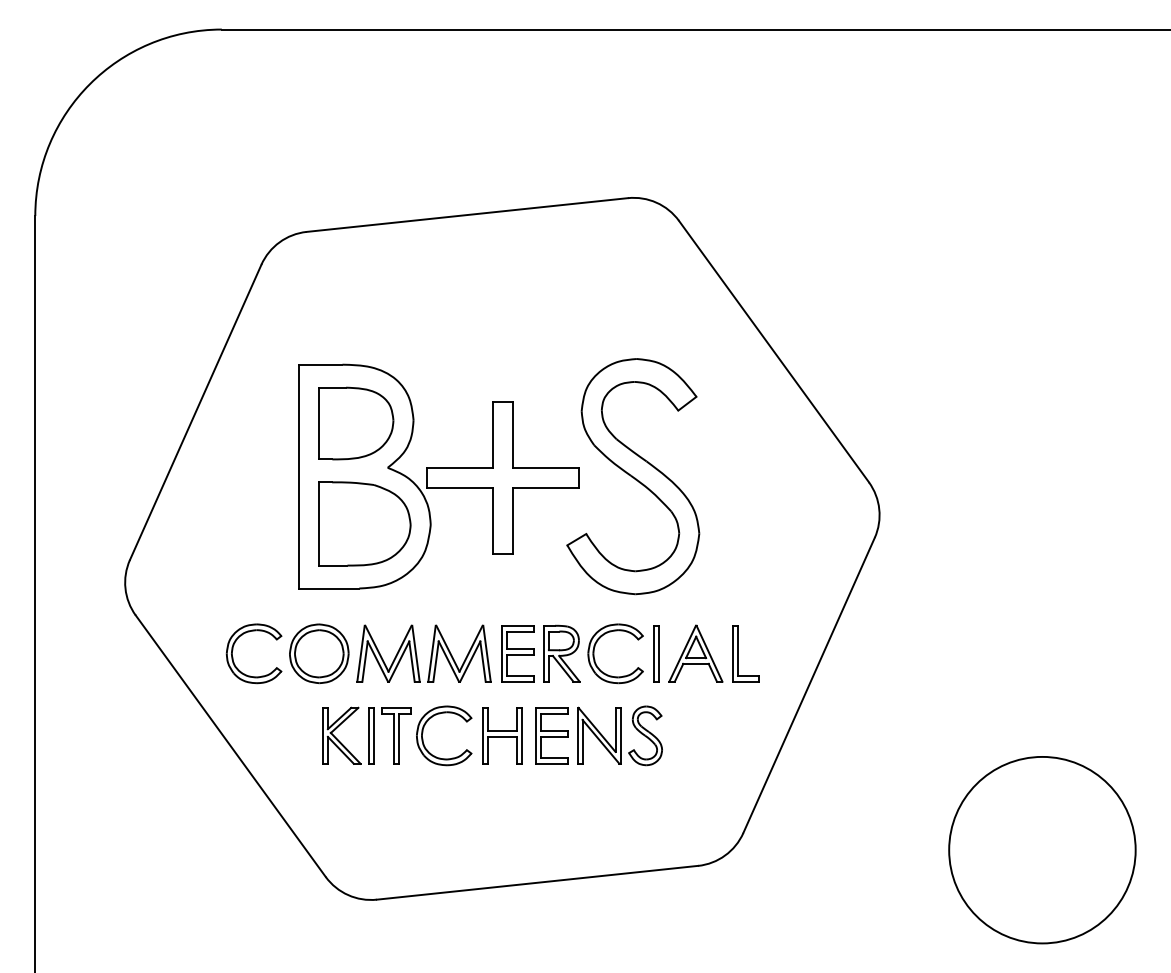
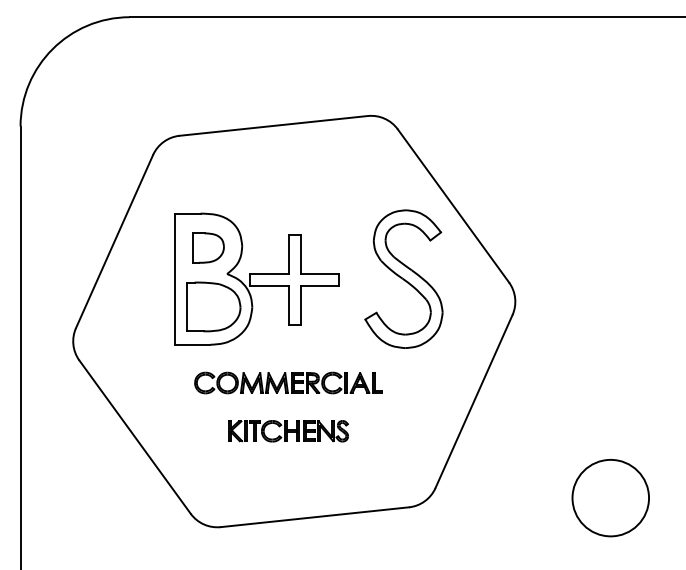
part: (355, 422) -> (208, 247), size x0.7
part: (632, 475) -> (403, 278), moved
part: (492, 652) -> (288, 382), size x0.6
part: (492, 736) -> (288, 431), size x0.6
circle: (1041, 849) -> (610, 497), size x0.7

